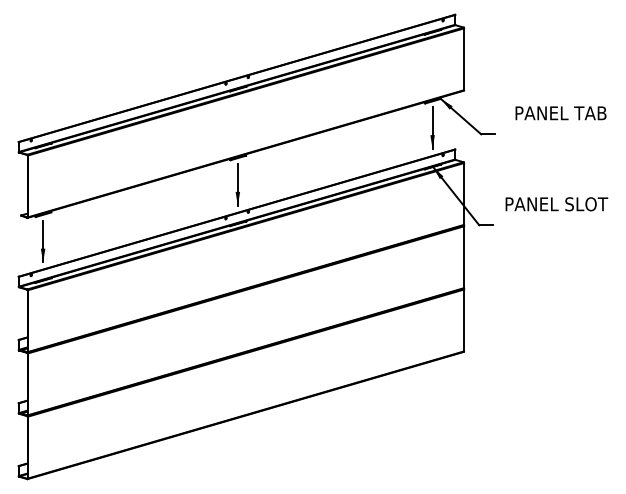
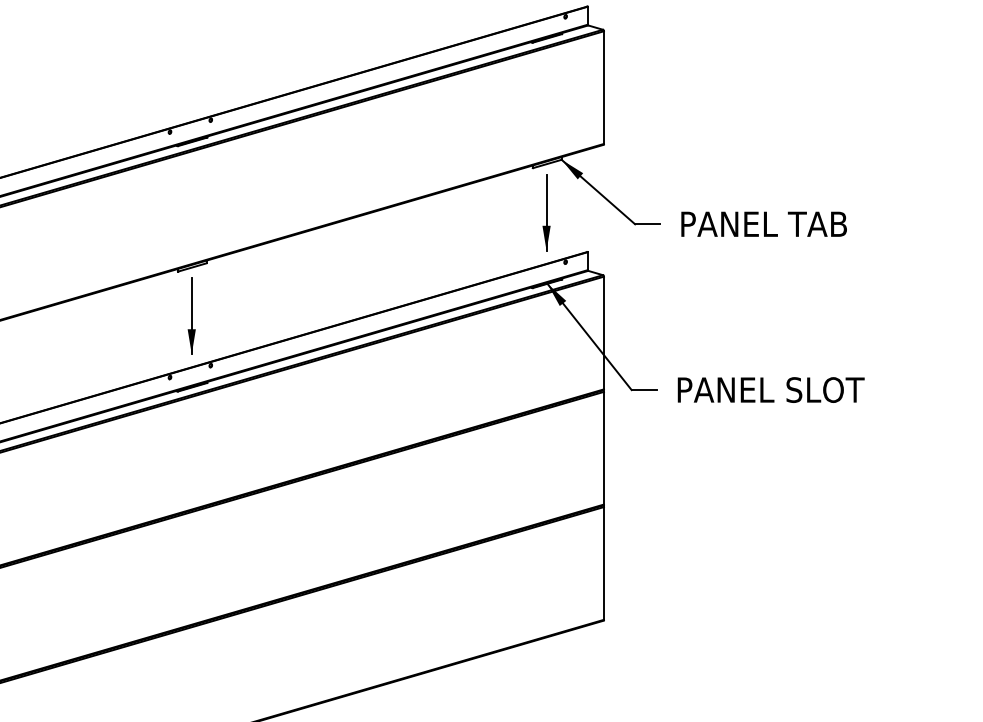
text: (560, 113) -> (763, 224), moved
text: (556, 204) -> (770, 390), moved

